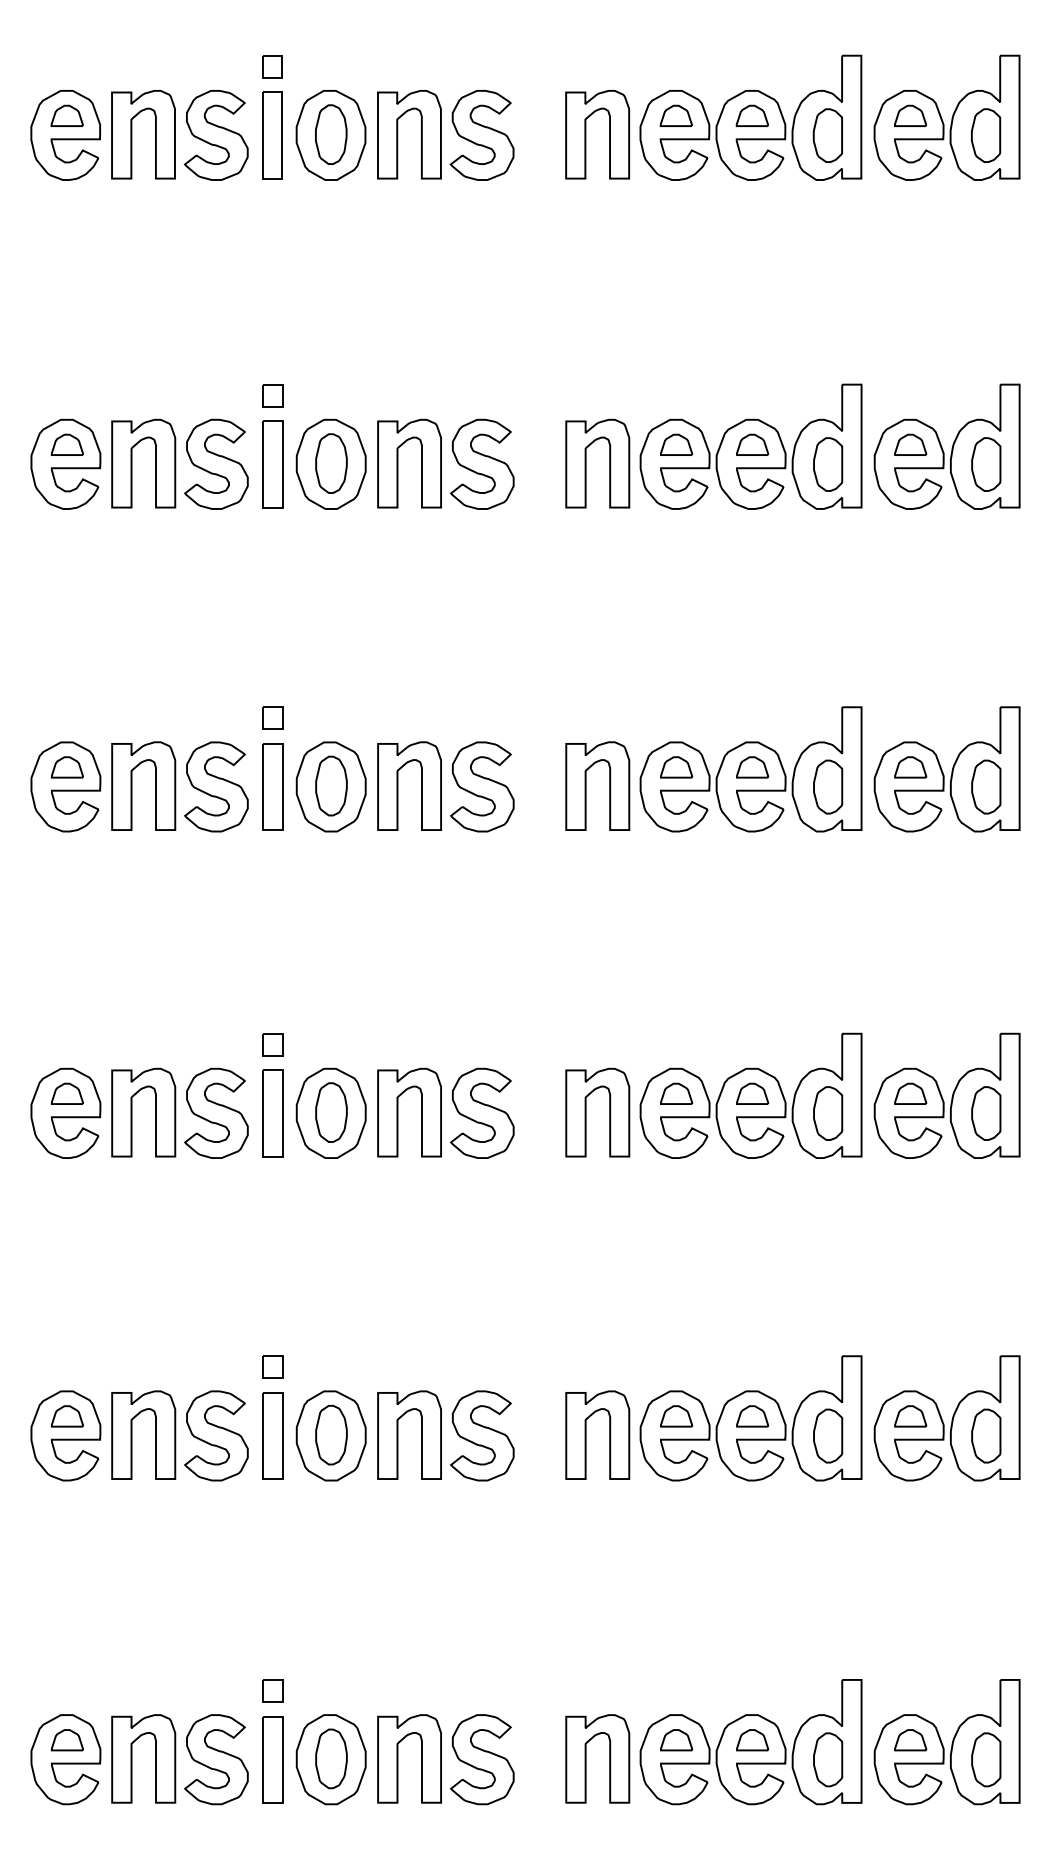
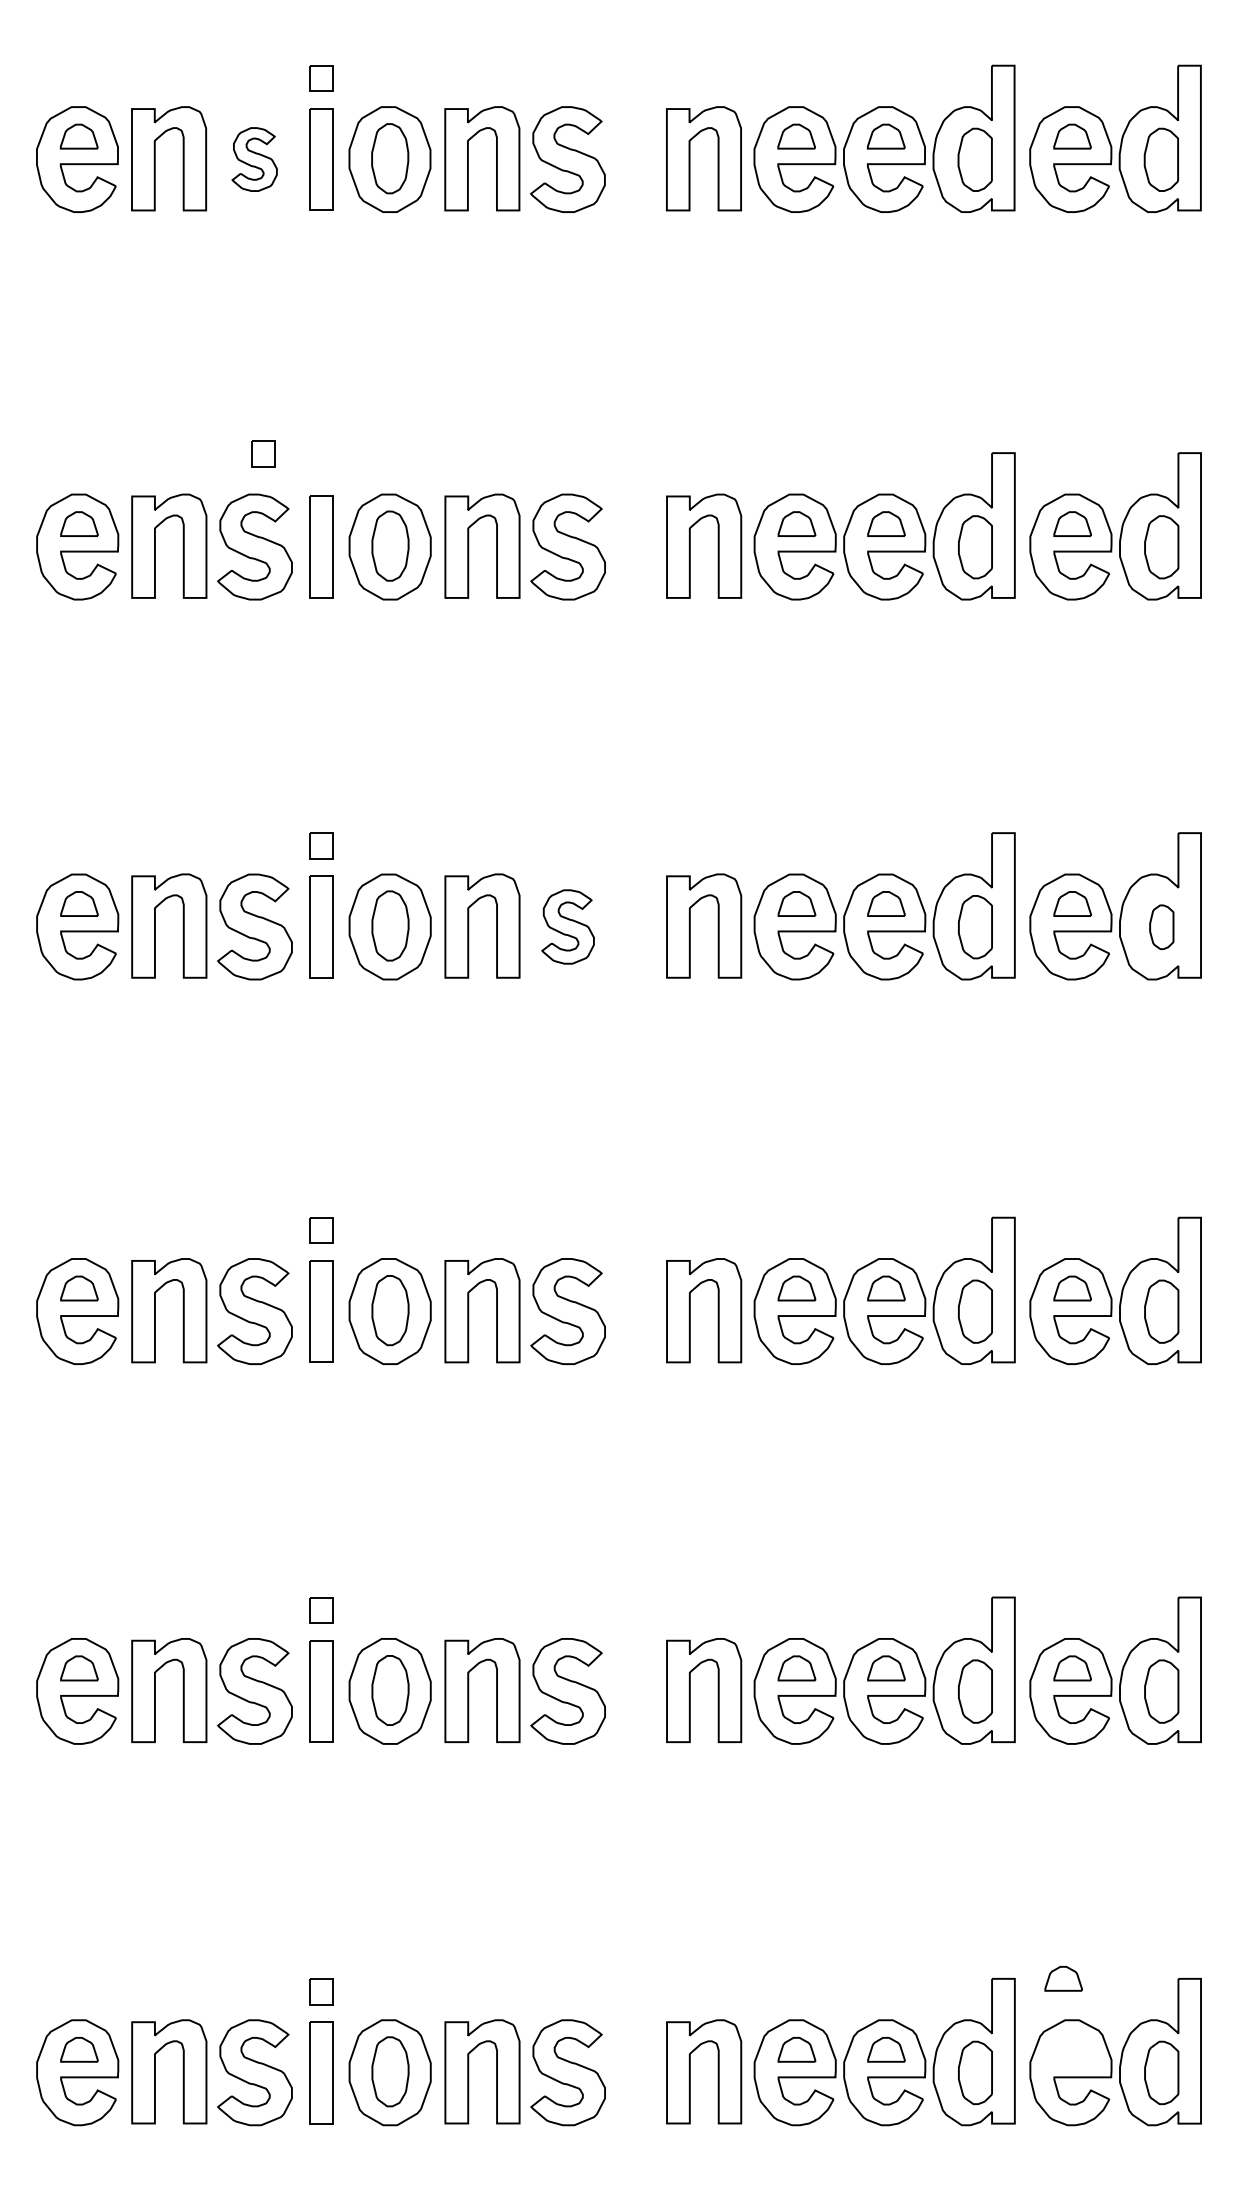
part: (216, 135) -> (254, 159), size x0.6
part: (272, 395) -> (263, 453), moved
part: (481, 786) -> (567, 926), size x0.7
part: (986, 787) -> (1161, 927), size x0.7
part: (910, 1739) -> (1063, 1978), moved

